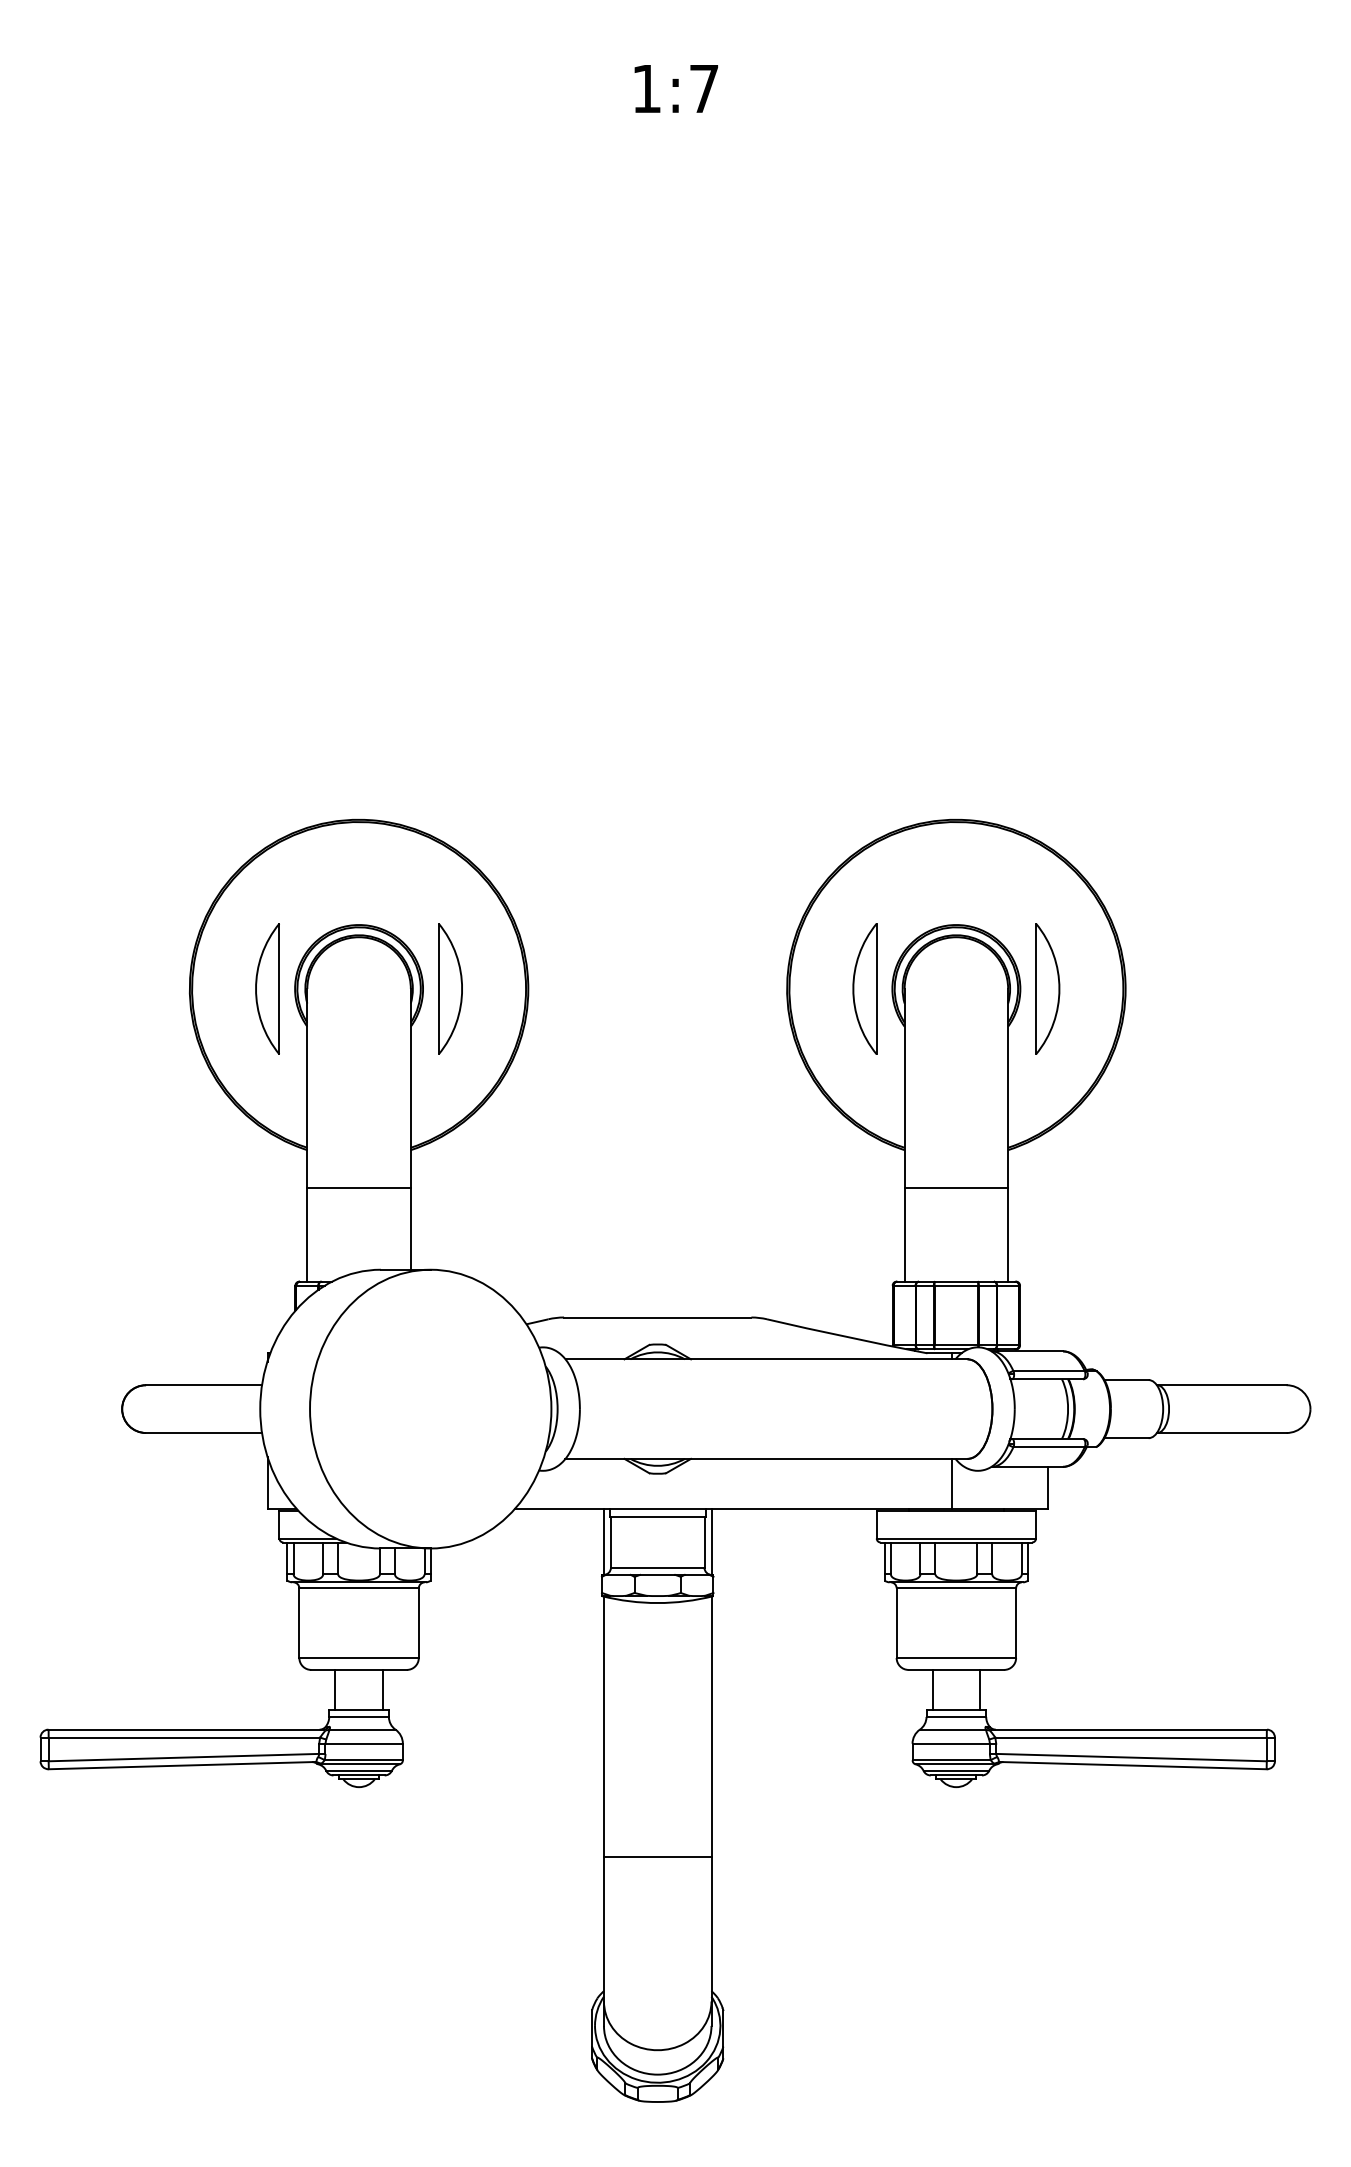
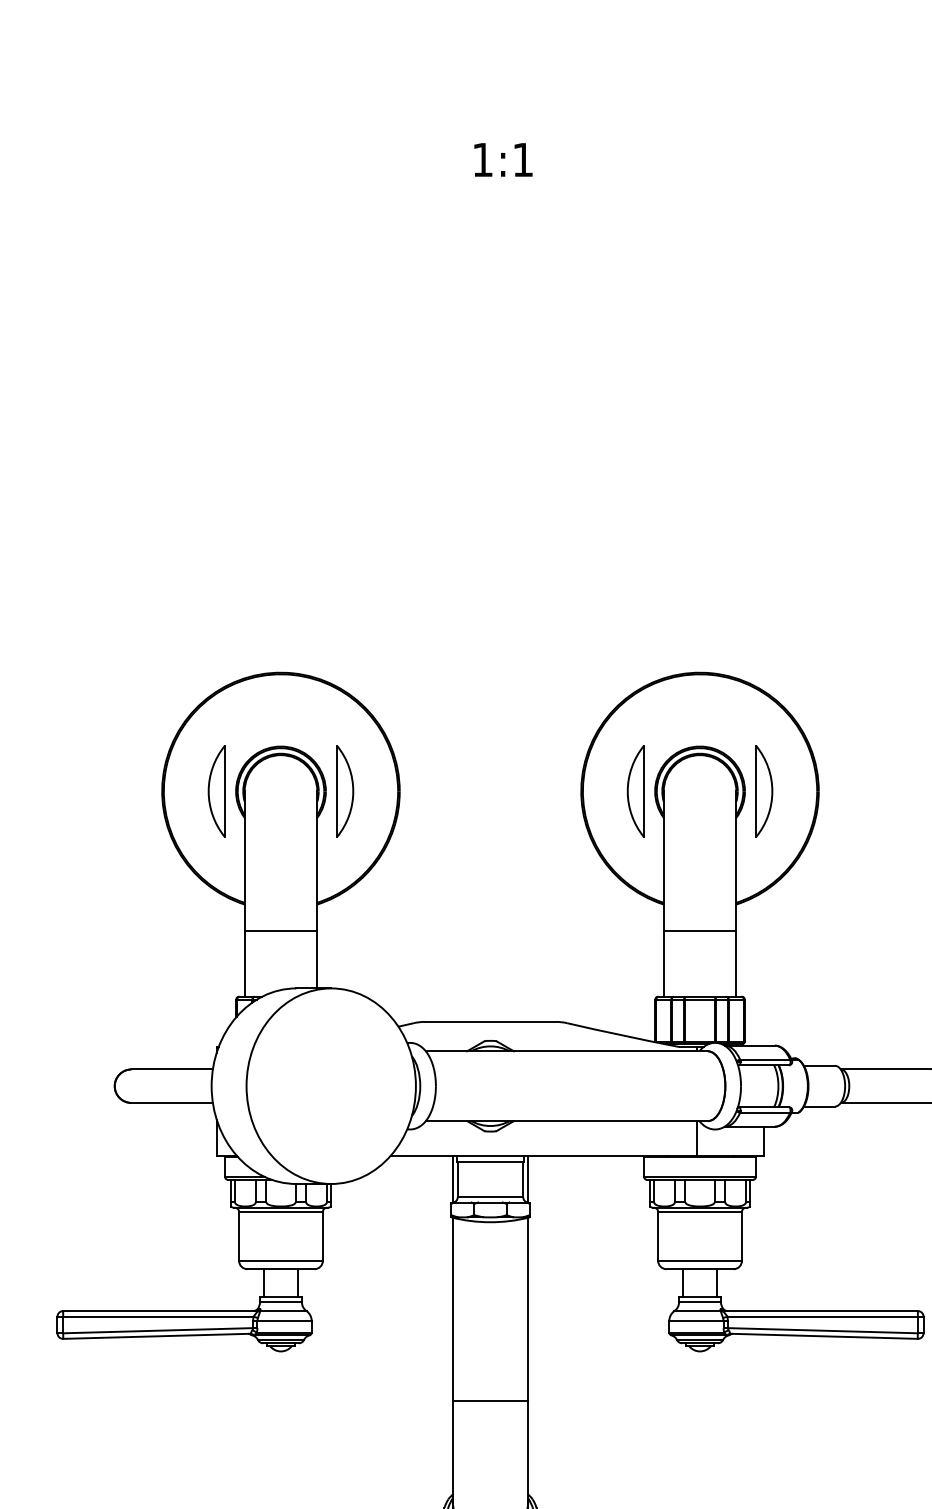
text: (704, 88) -> (523, 159), 1:7 -> 1:1

